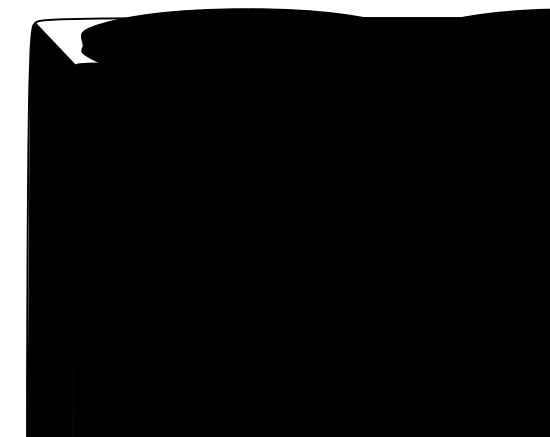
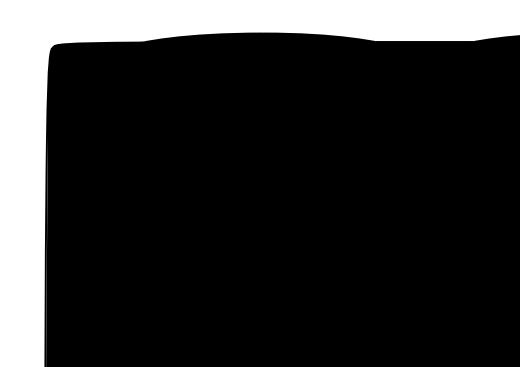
fill: (80, 41) -> (97, 65), added

